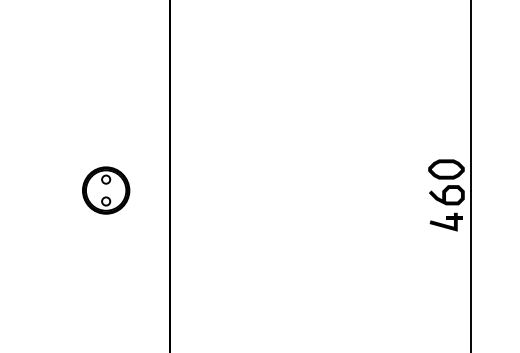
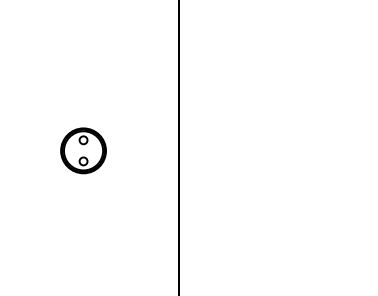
part: (106, 190) -> (83, 150), moved

